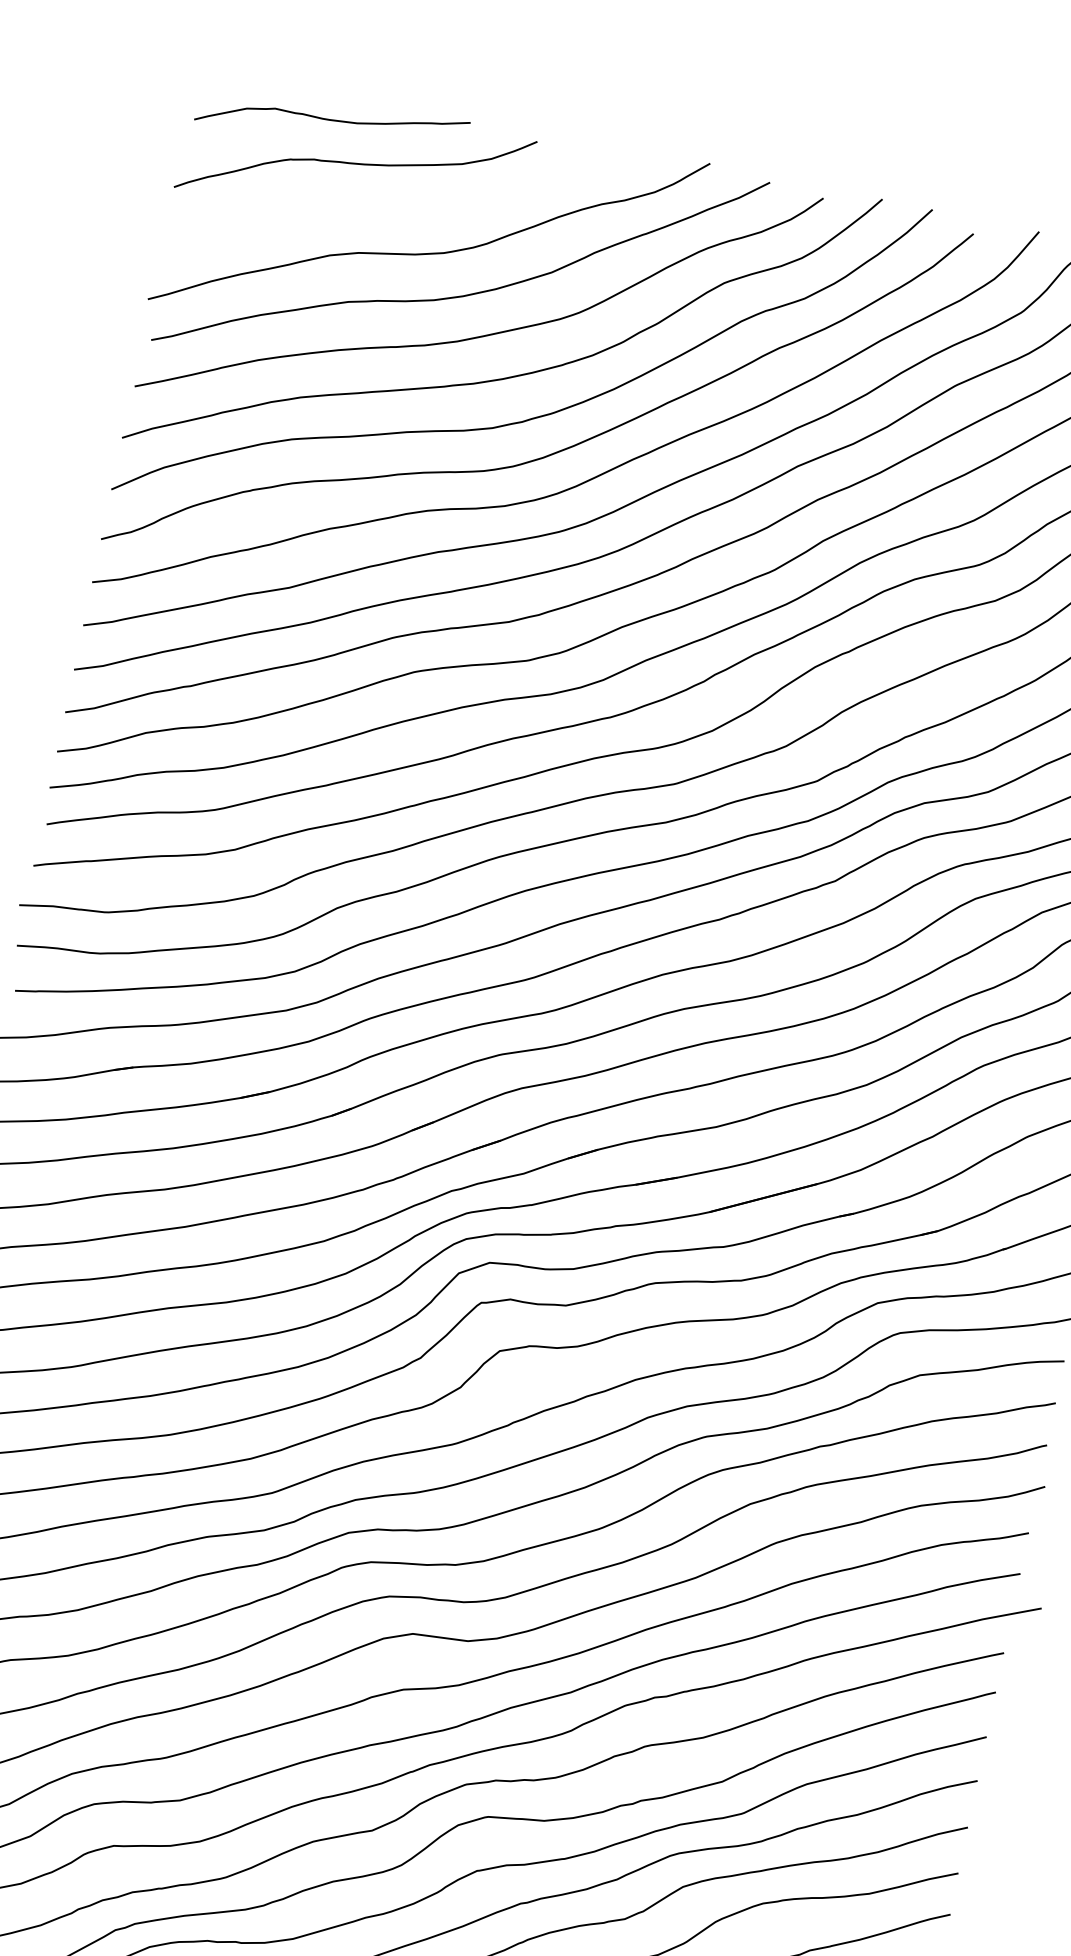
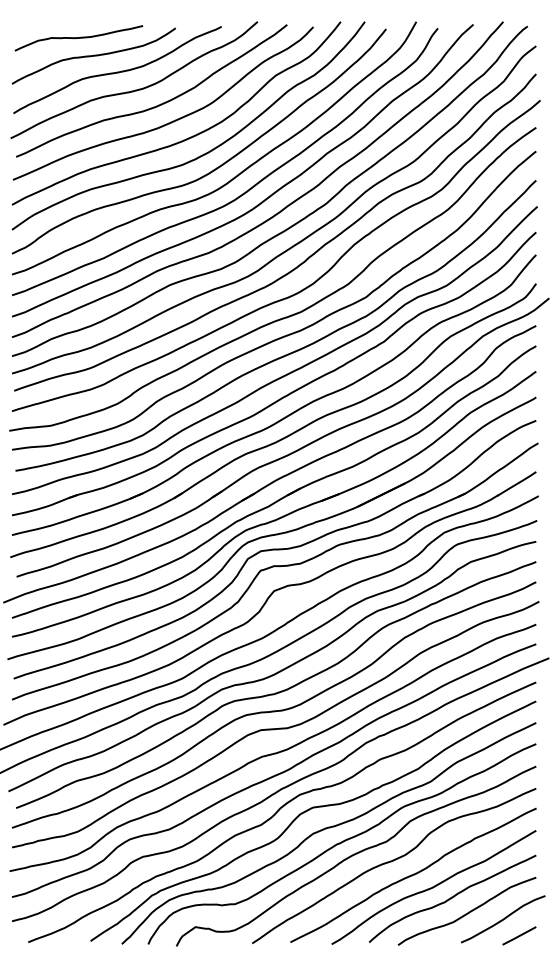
curve: (398, 206) -> (117, 71), added

